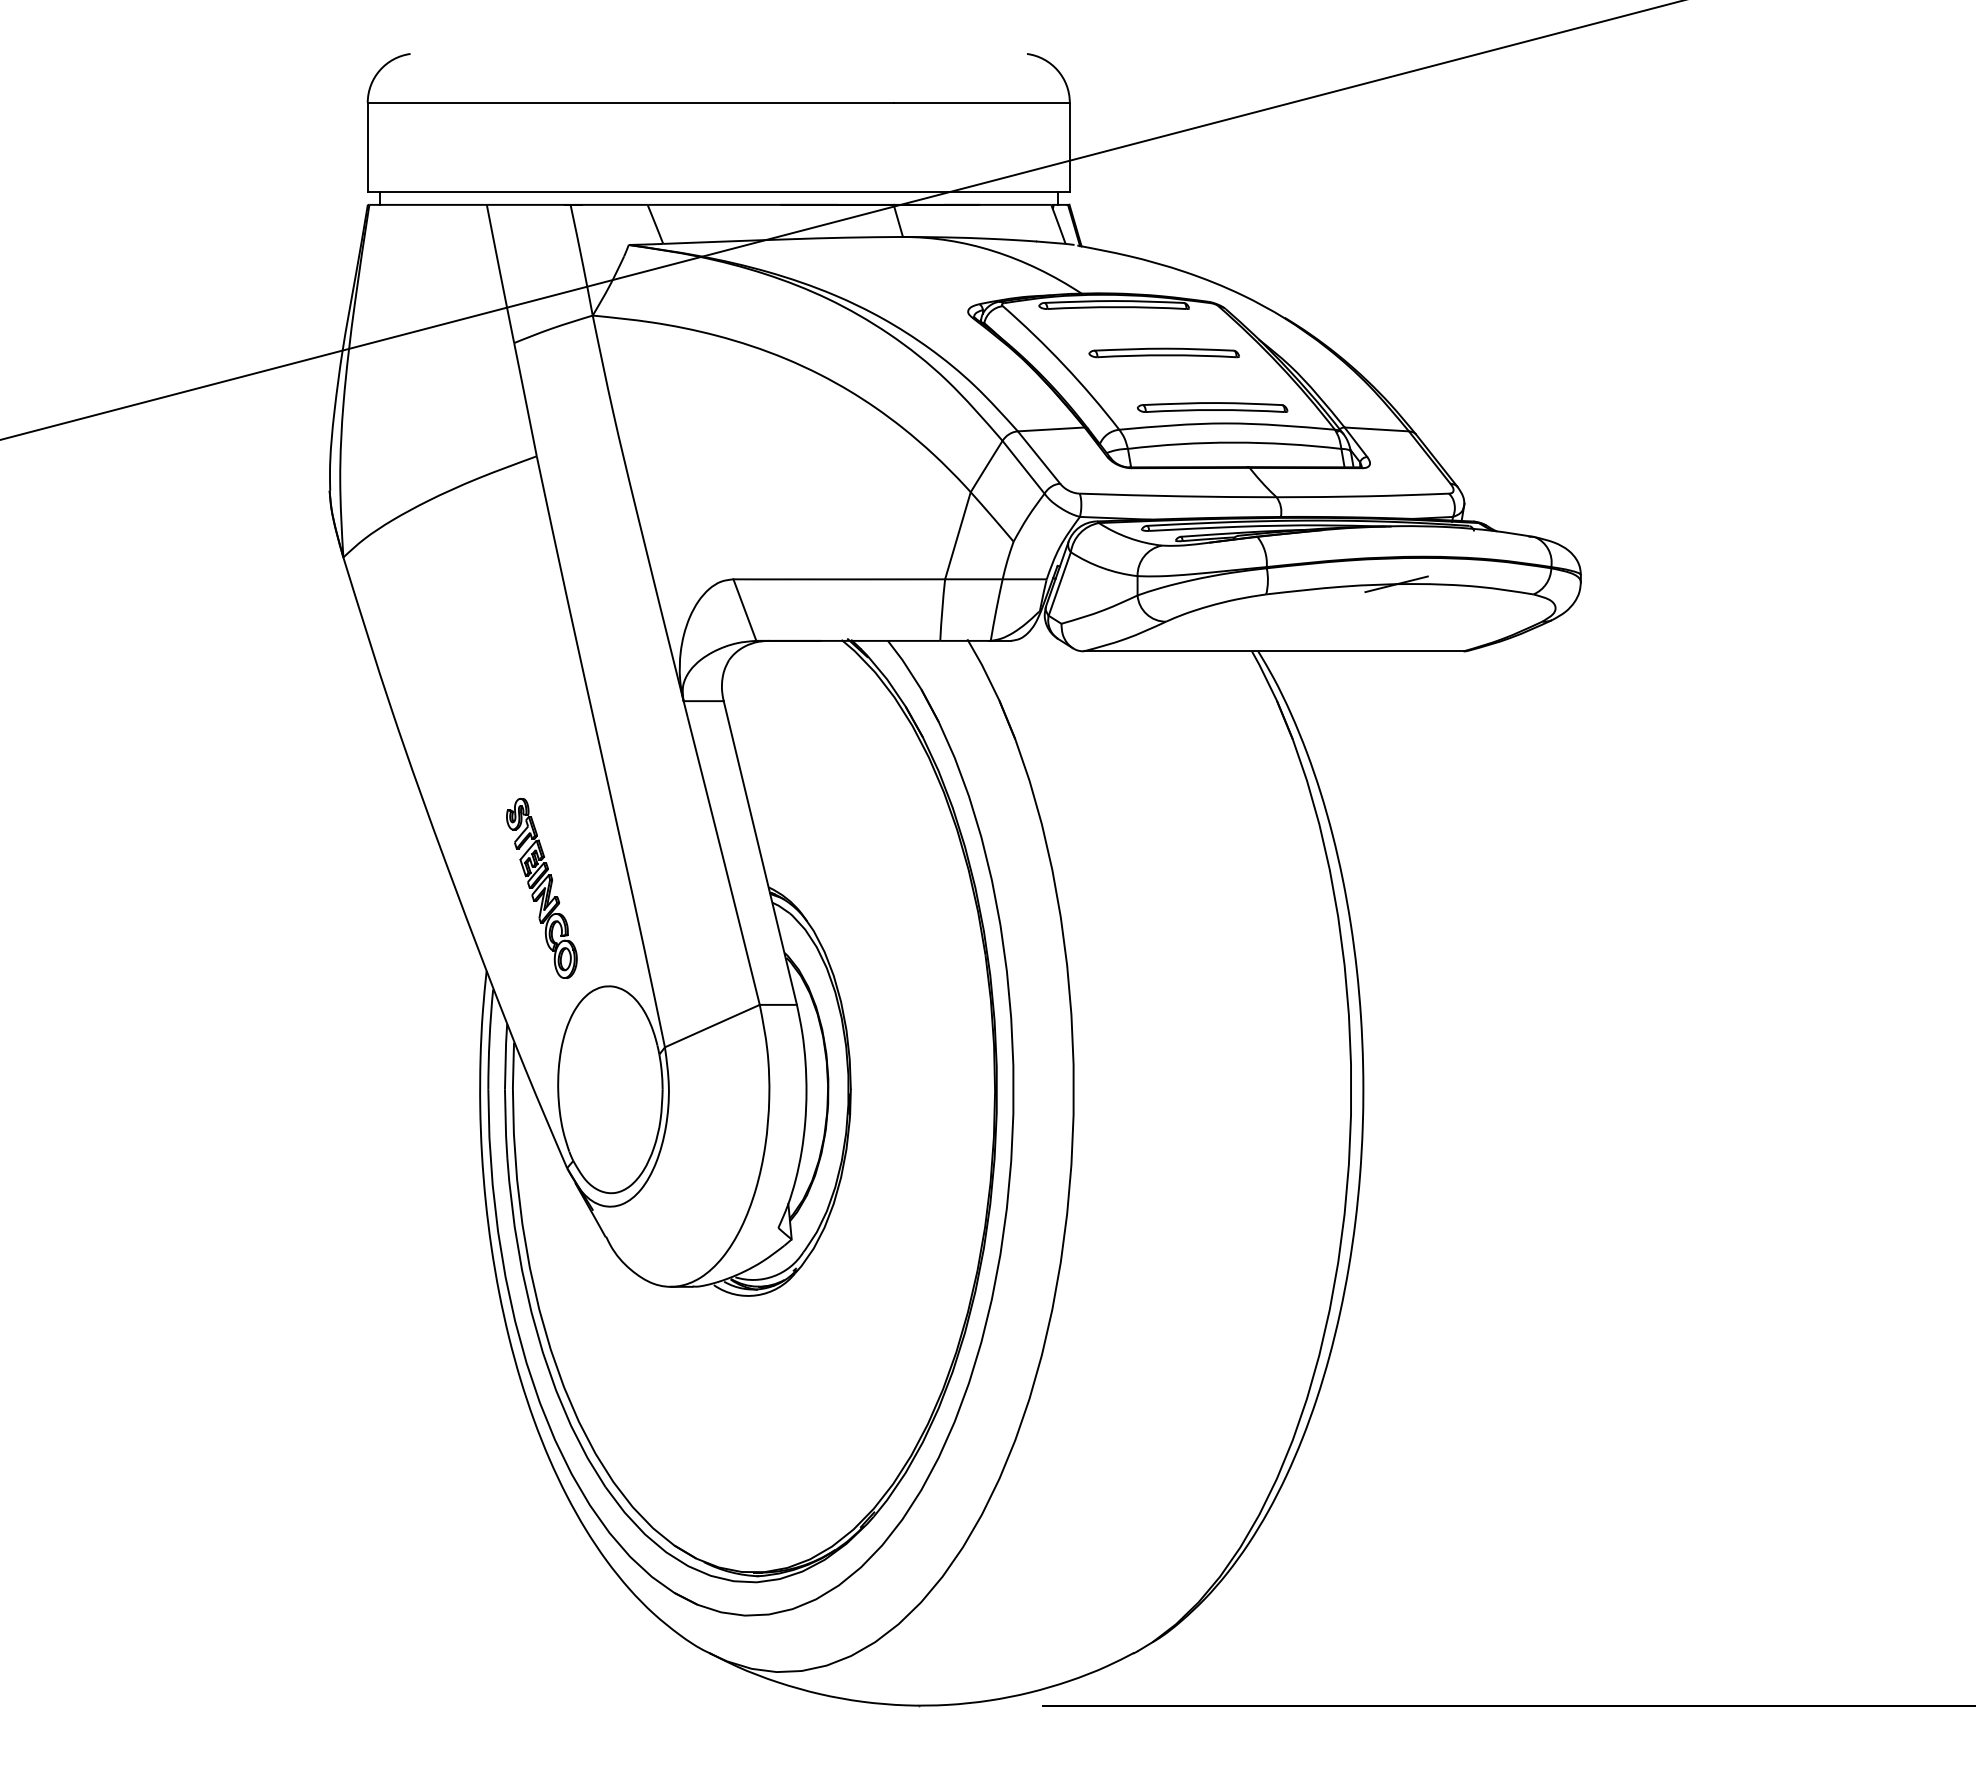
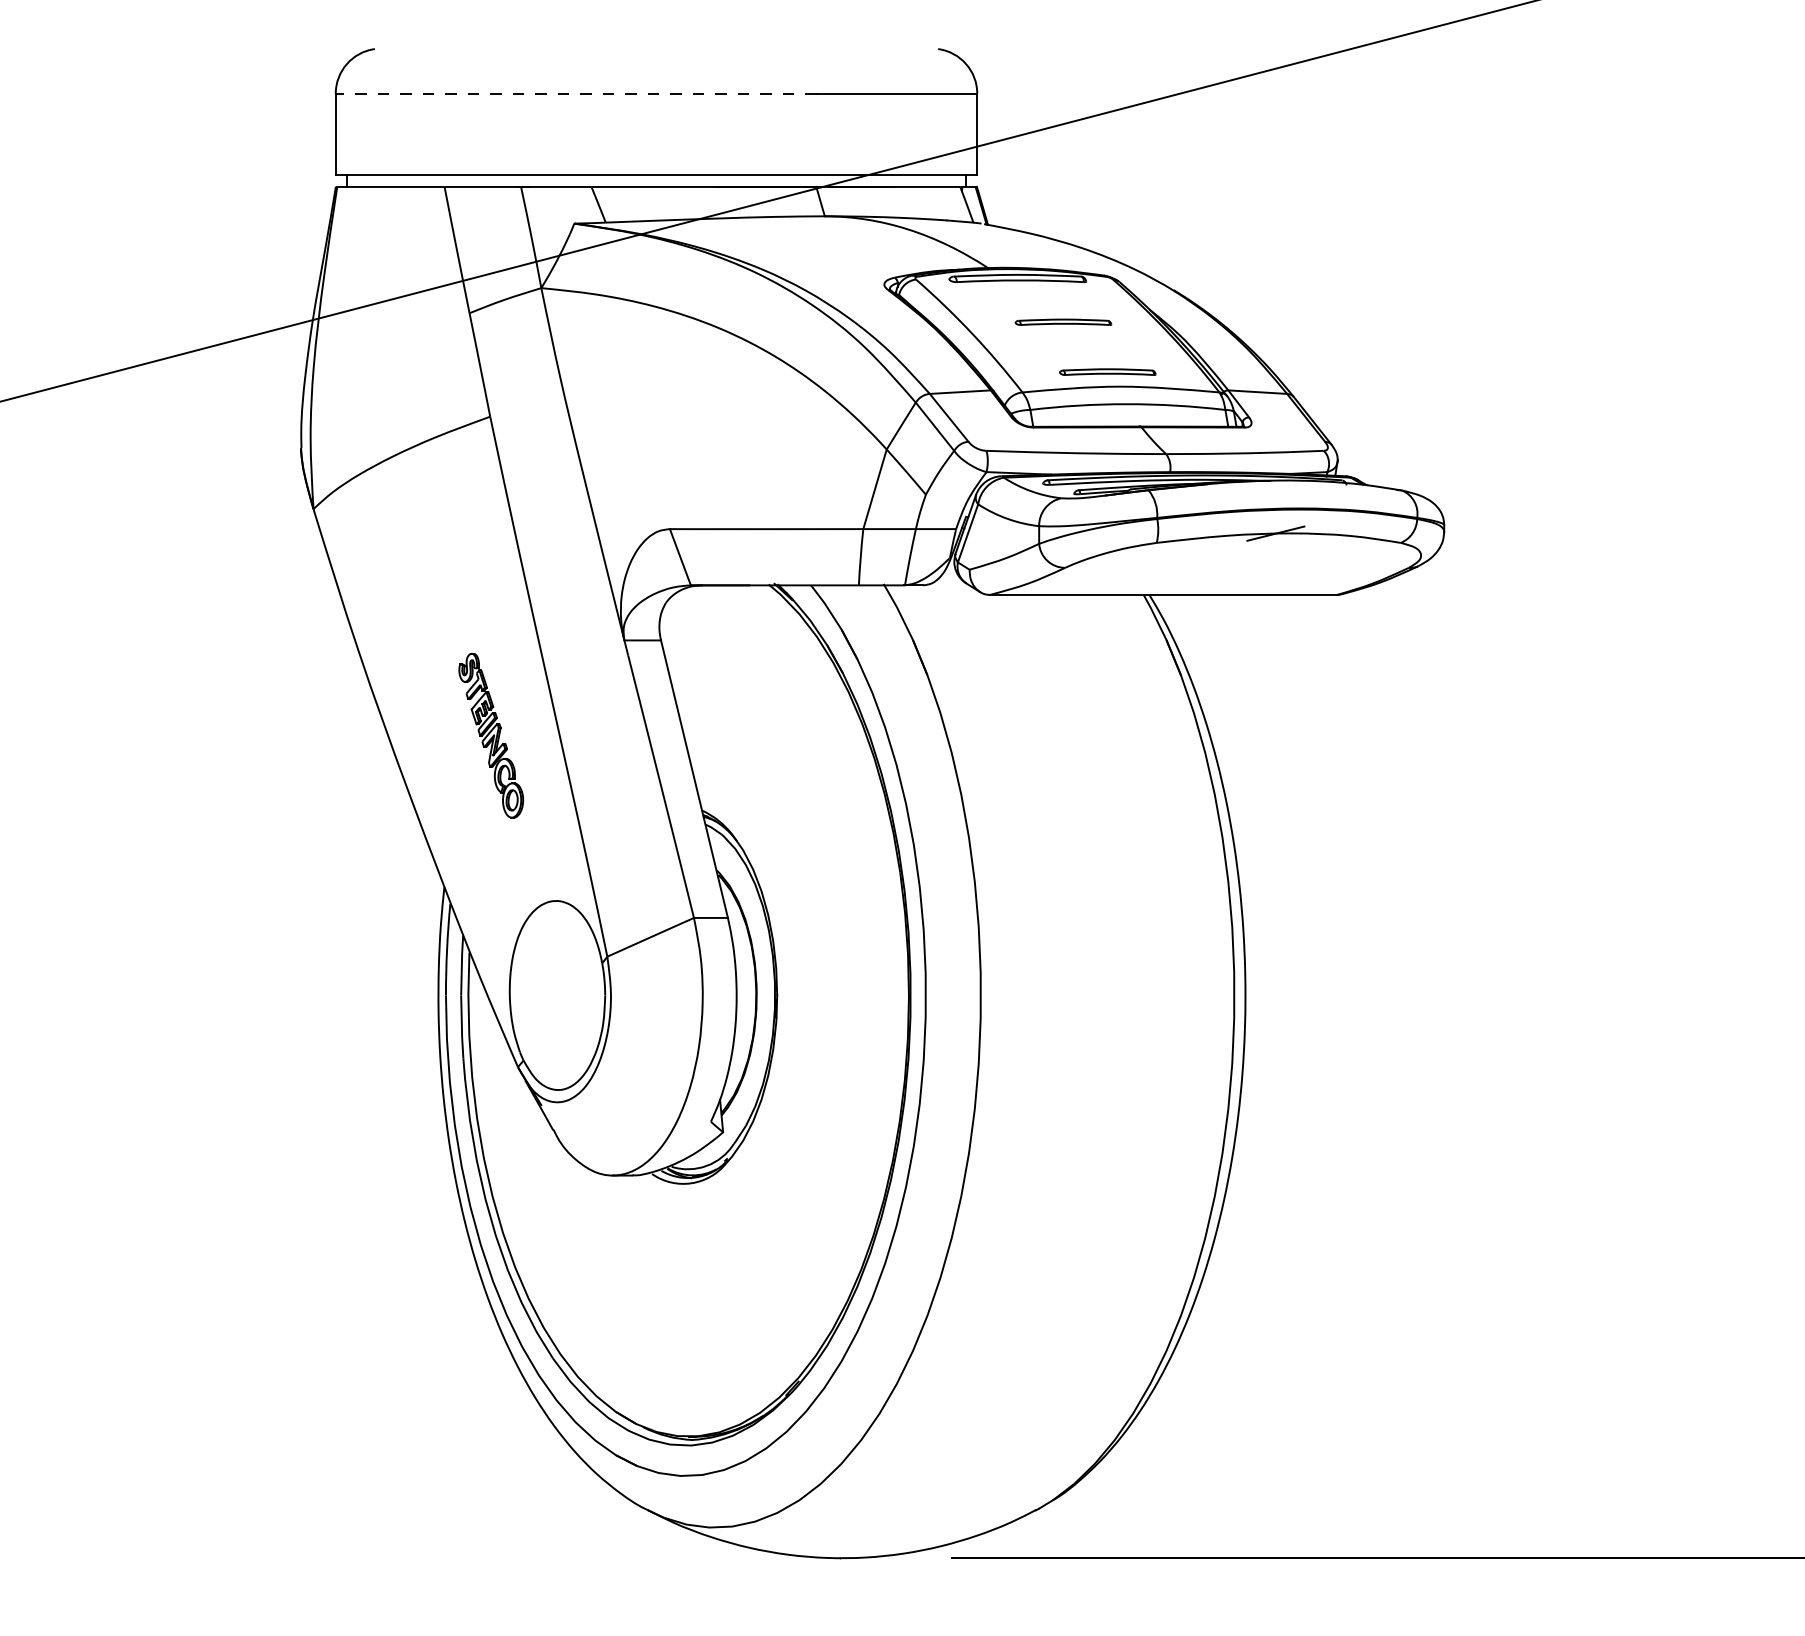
line: (630, 102) -> (575, 93), solid -> dashed
part: (1163, 352) -> (1062, 321), size x0.7
part: (1212, 407) -> (1107, 372), size x0.7
part: (541, 888) -> (490, 735), moved

